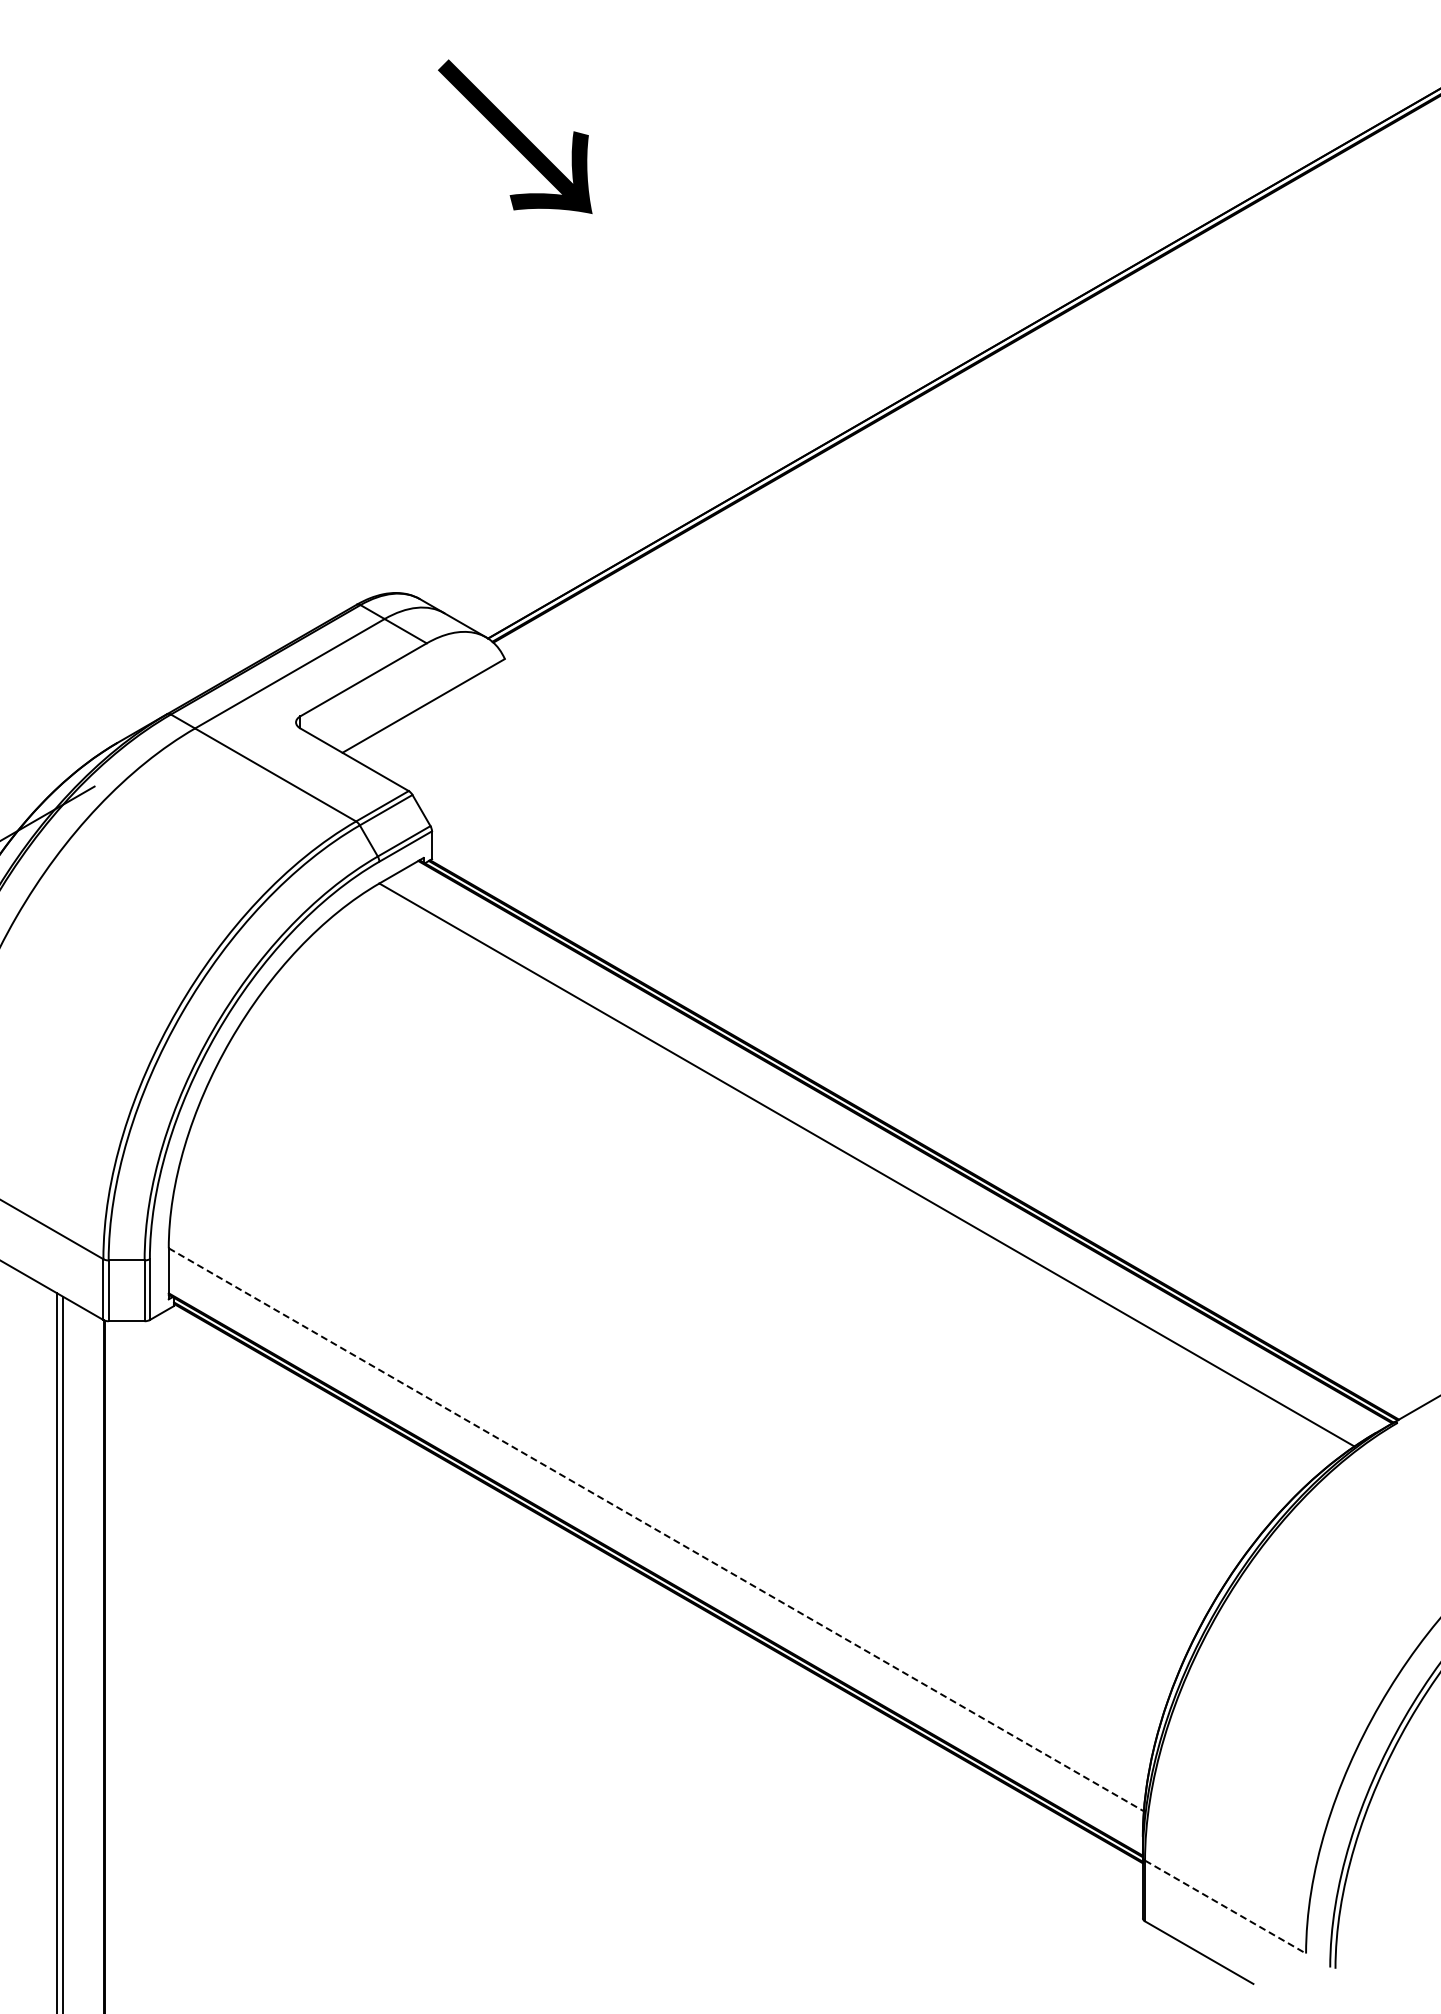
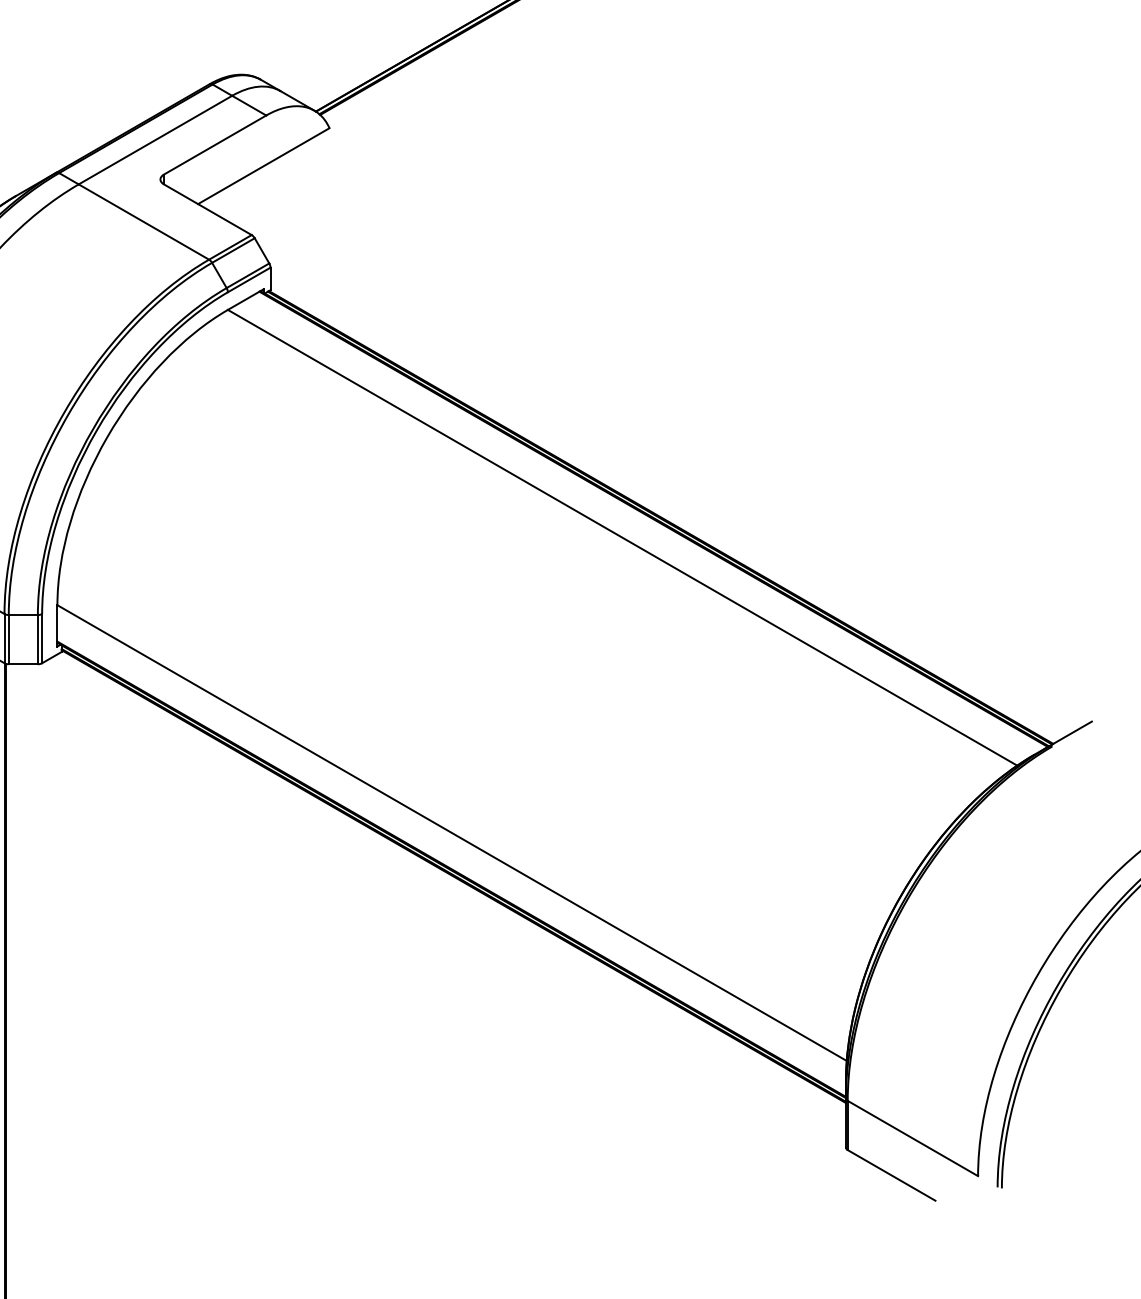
line: (656, 1529) -> (452, 832), dashed -> solid
line: (1225, 1907) -> (912, 1138), dashed -> solid

